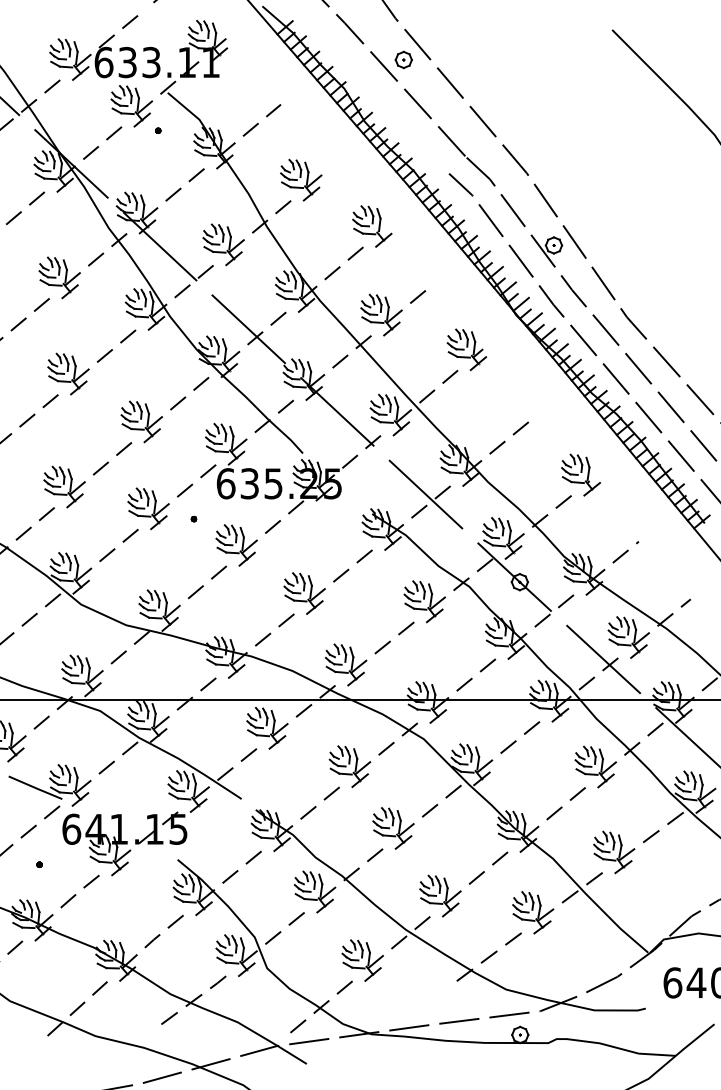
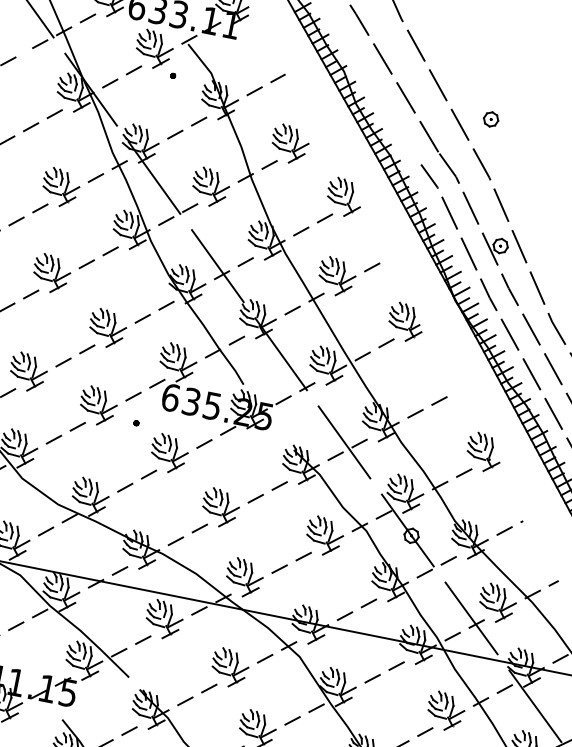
part: (403, 59) -> (490, 118), moved

